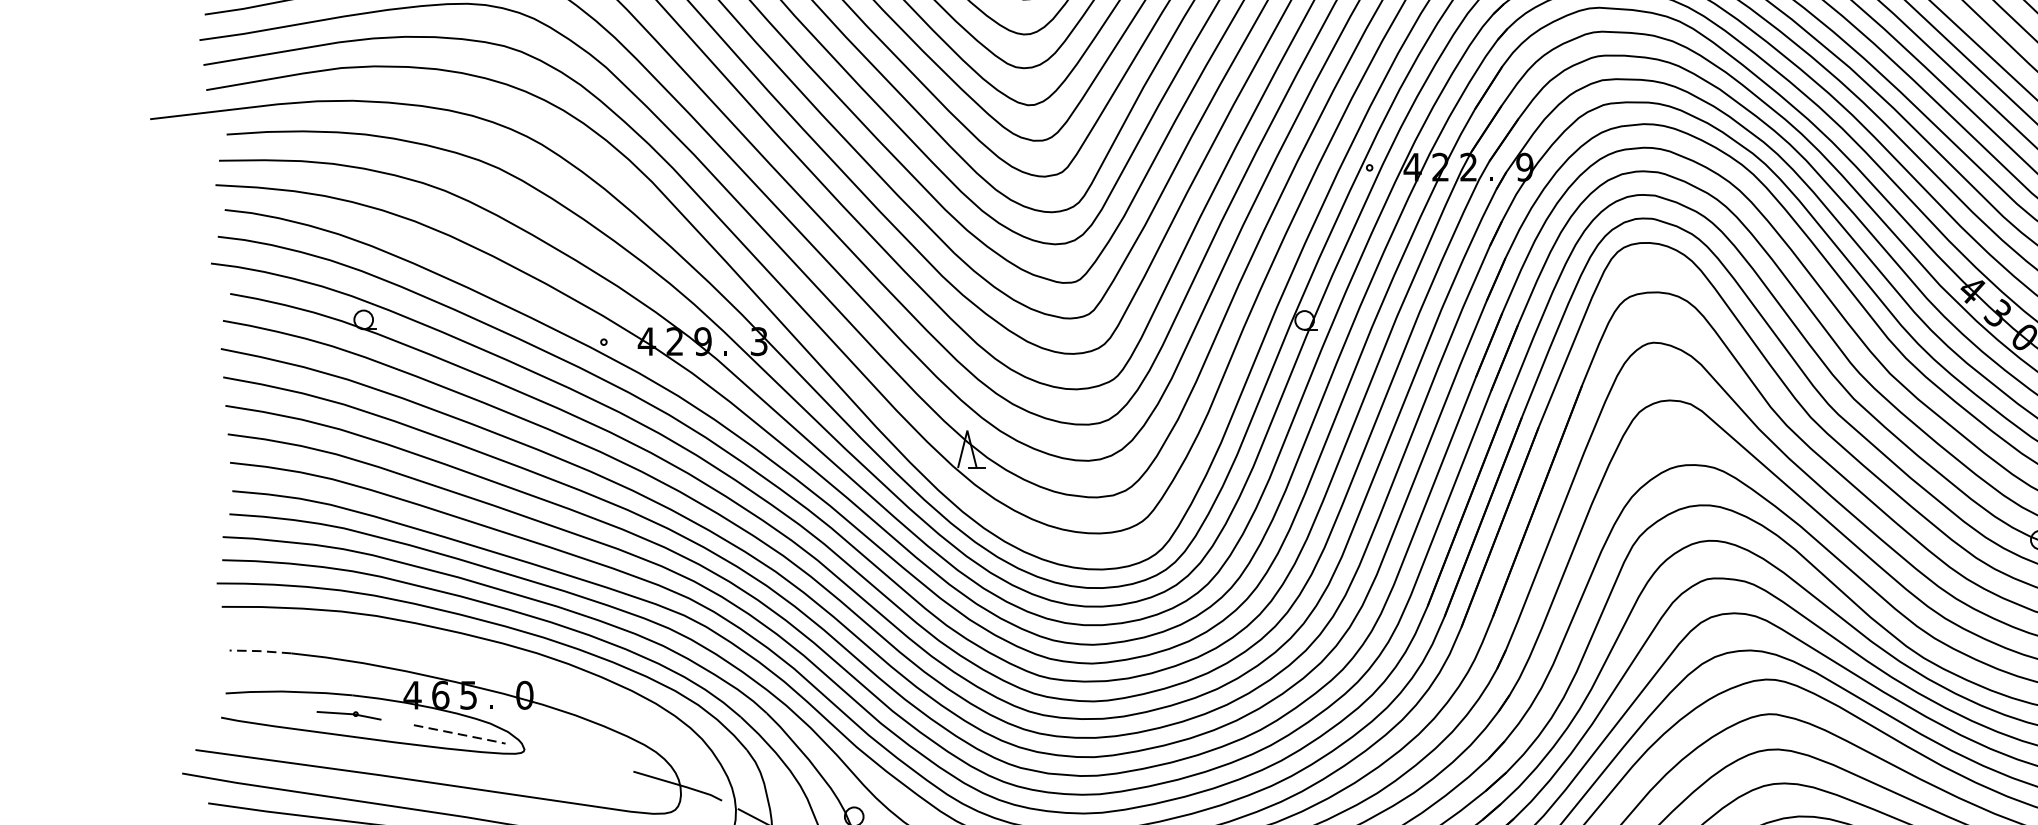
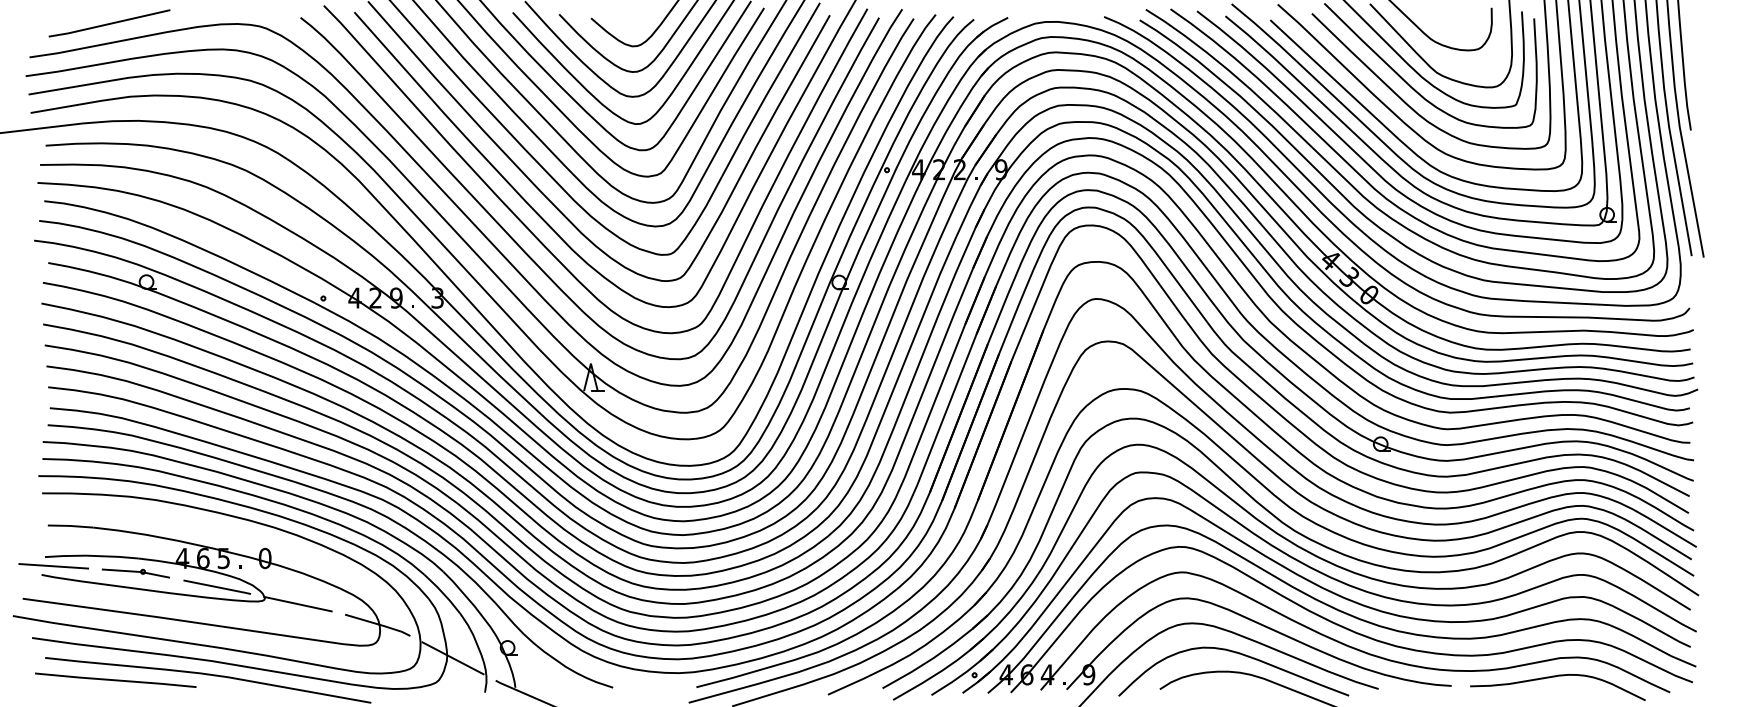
line: (260, 650) -> (70, 525), dashed -> solid
line: (237, 706) -> (53, 566), added
part: (348, 715) -> (135, 573), size x1.43
line: (461, 734) -> (218, 587), dashed -> solid
line: (568, 756) -> (297, 603), added

